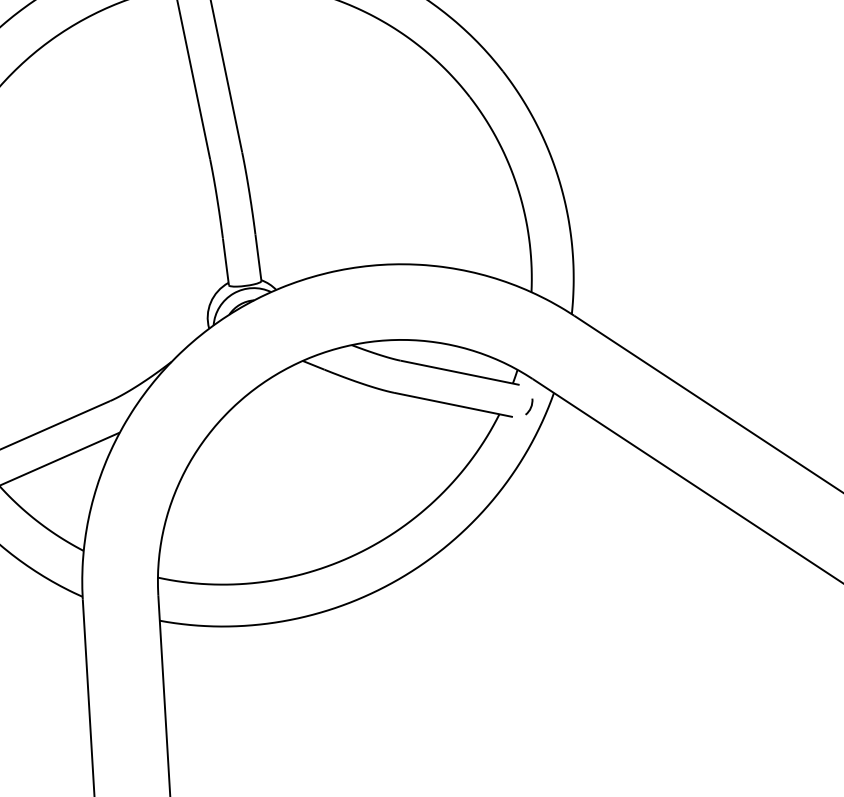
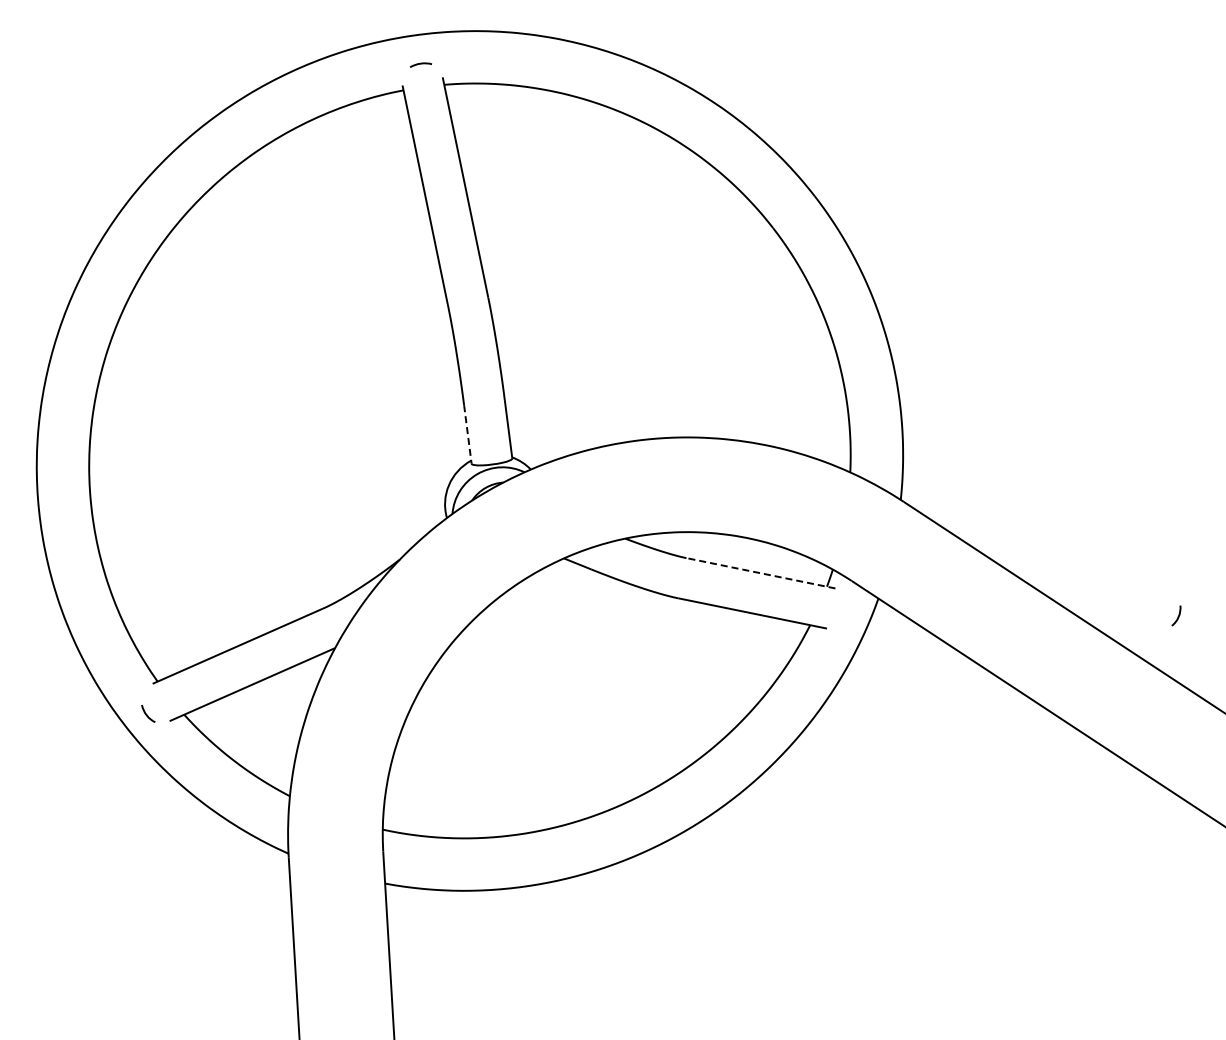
line: (225, 262) -> (467, 435), solid -> dashed
line: (459, 372) -> (760, 573), solid -> dashed
curve: (530, 407) -> (1177, 616), moved

